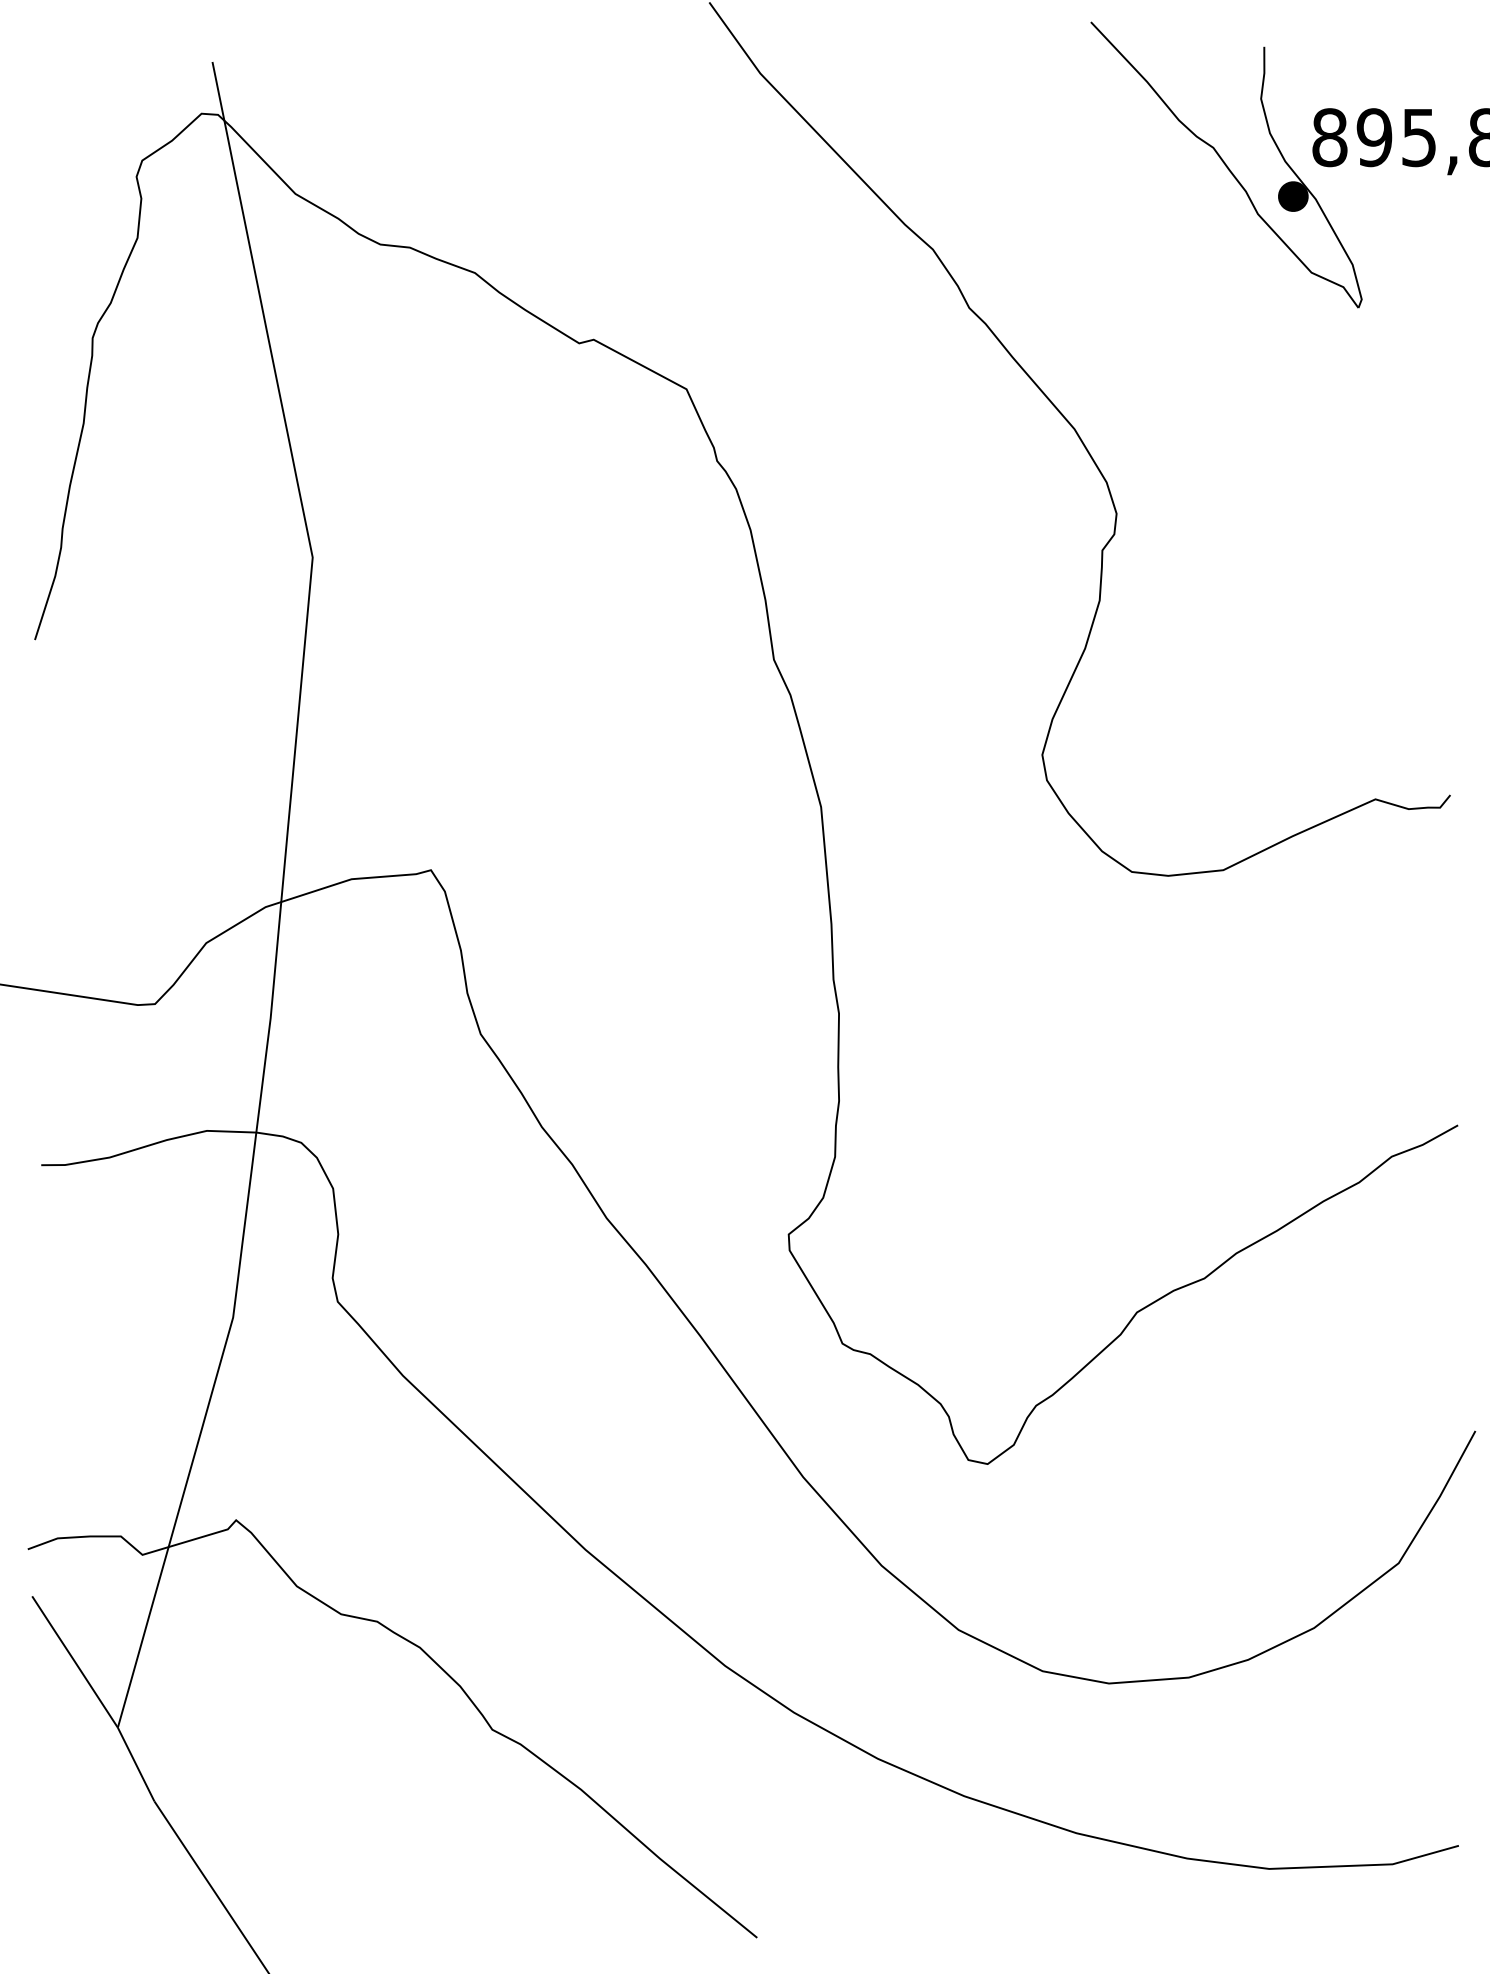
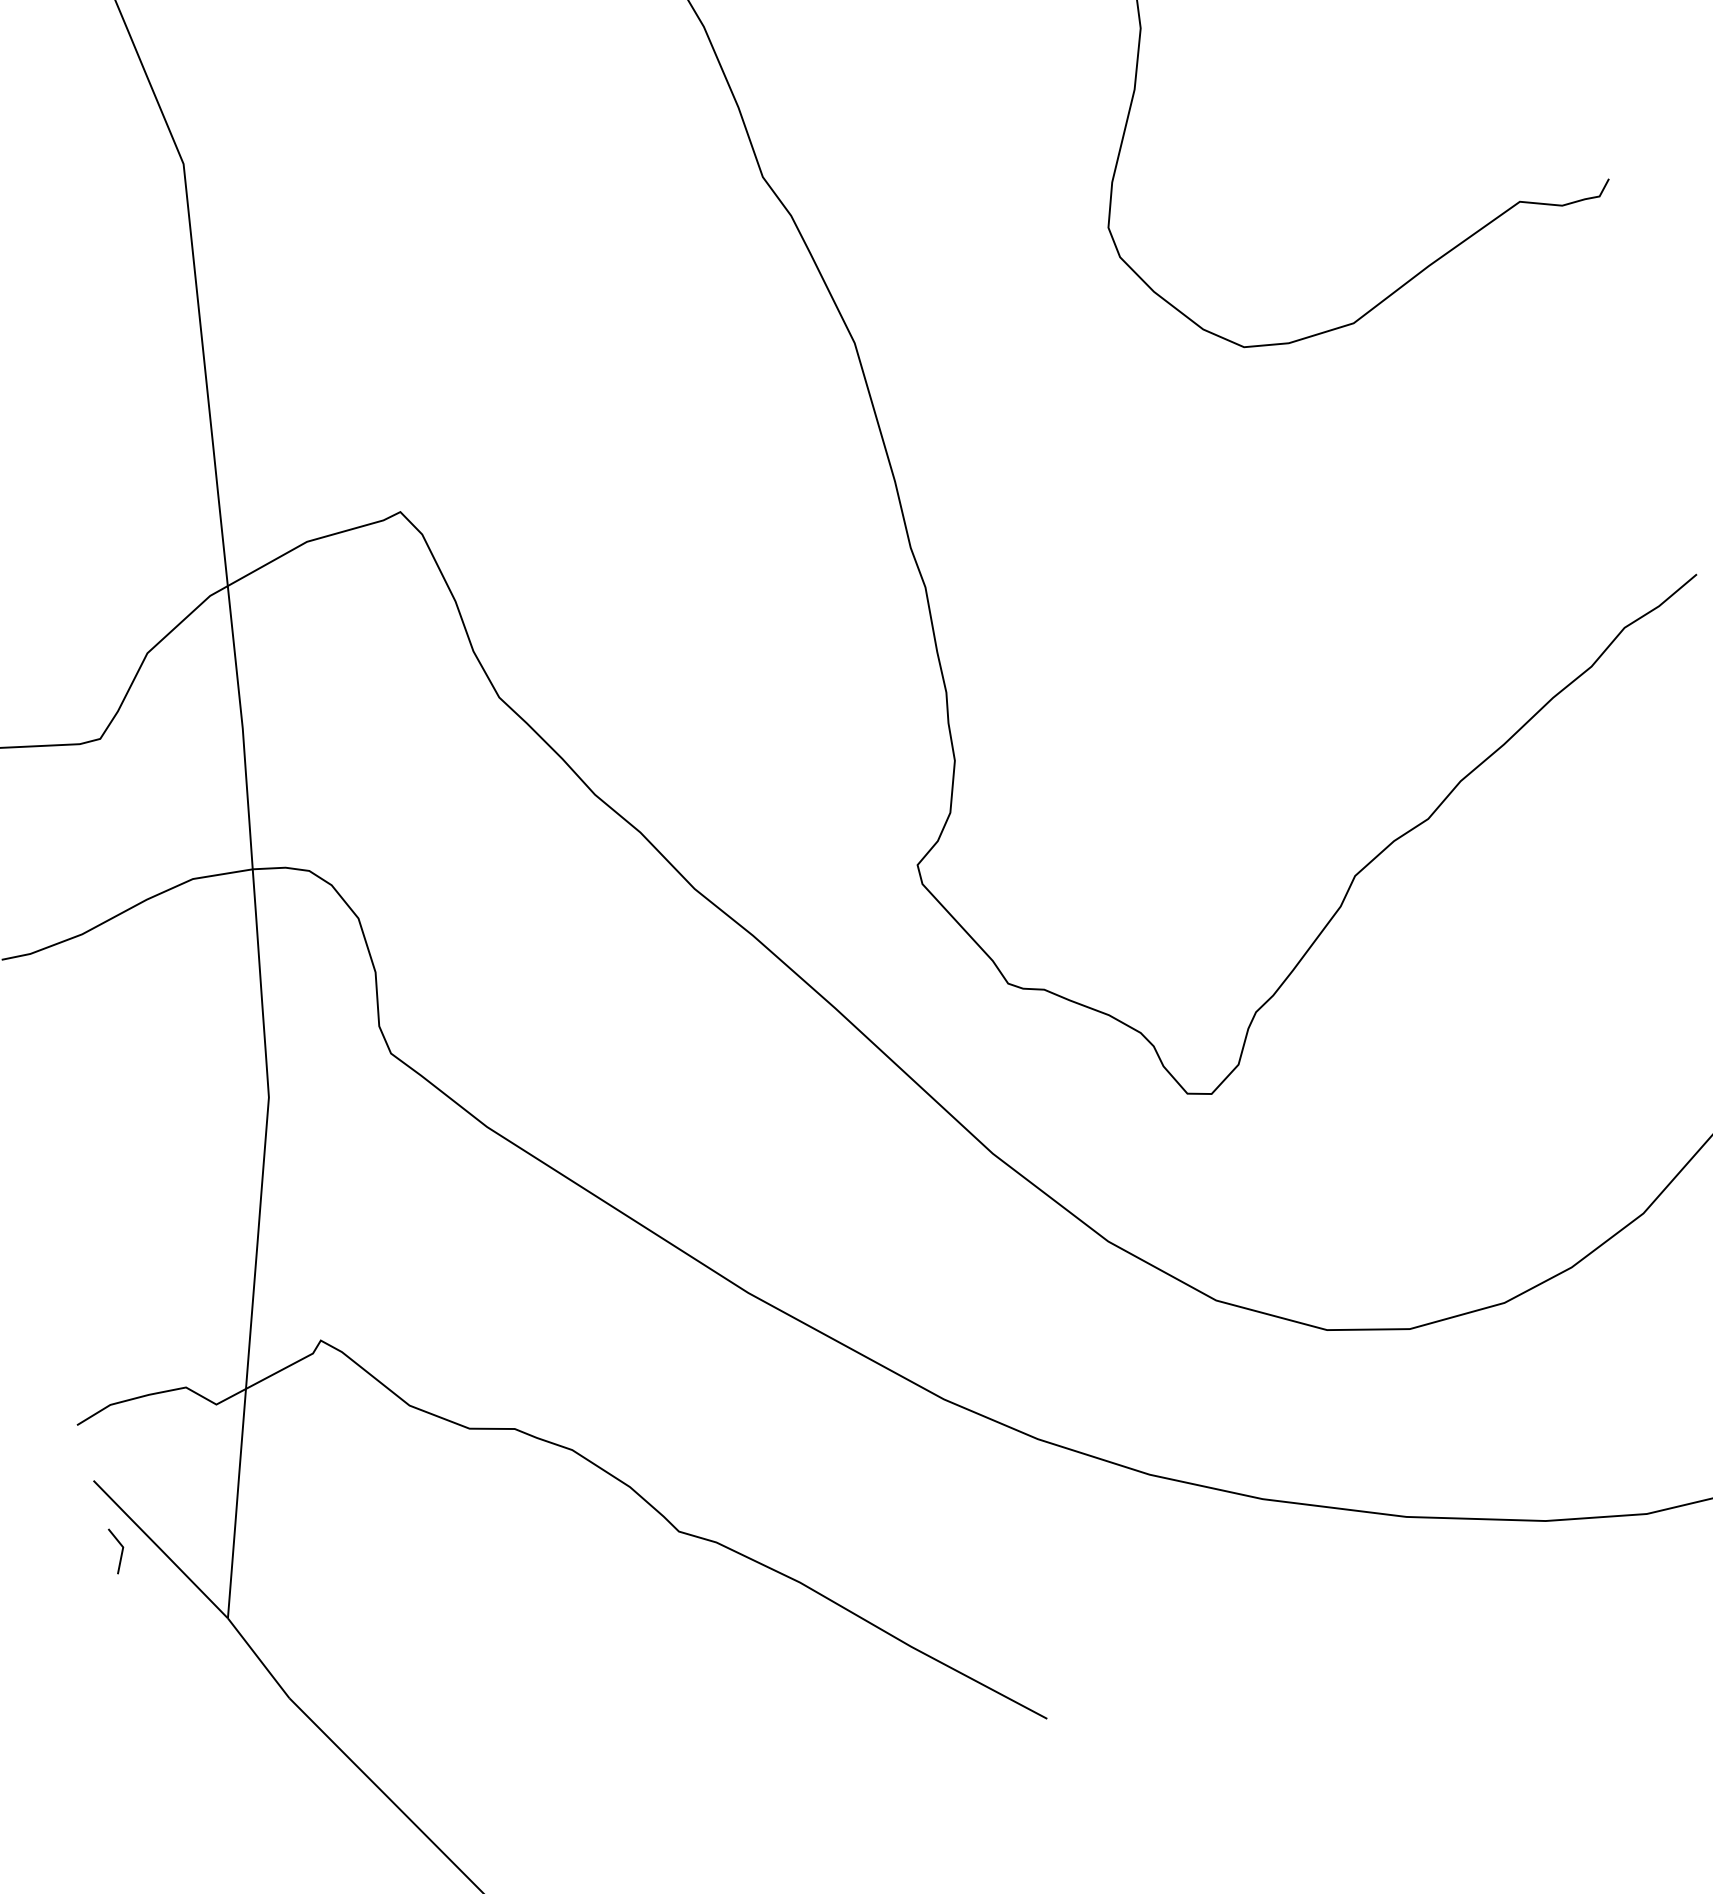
line: (42, 1658) -> (120, 1553), added

